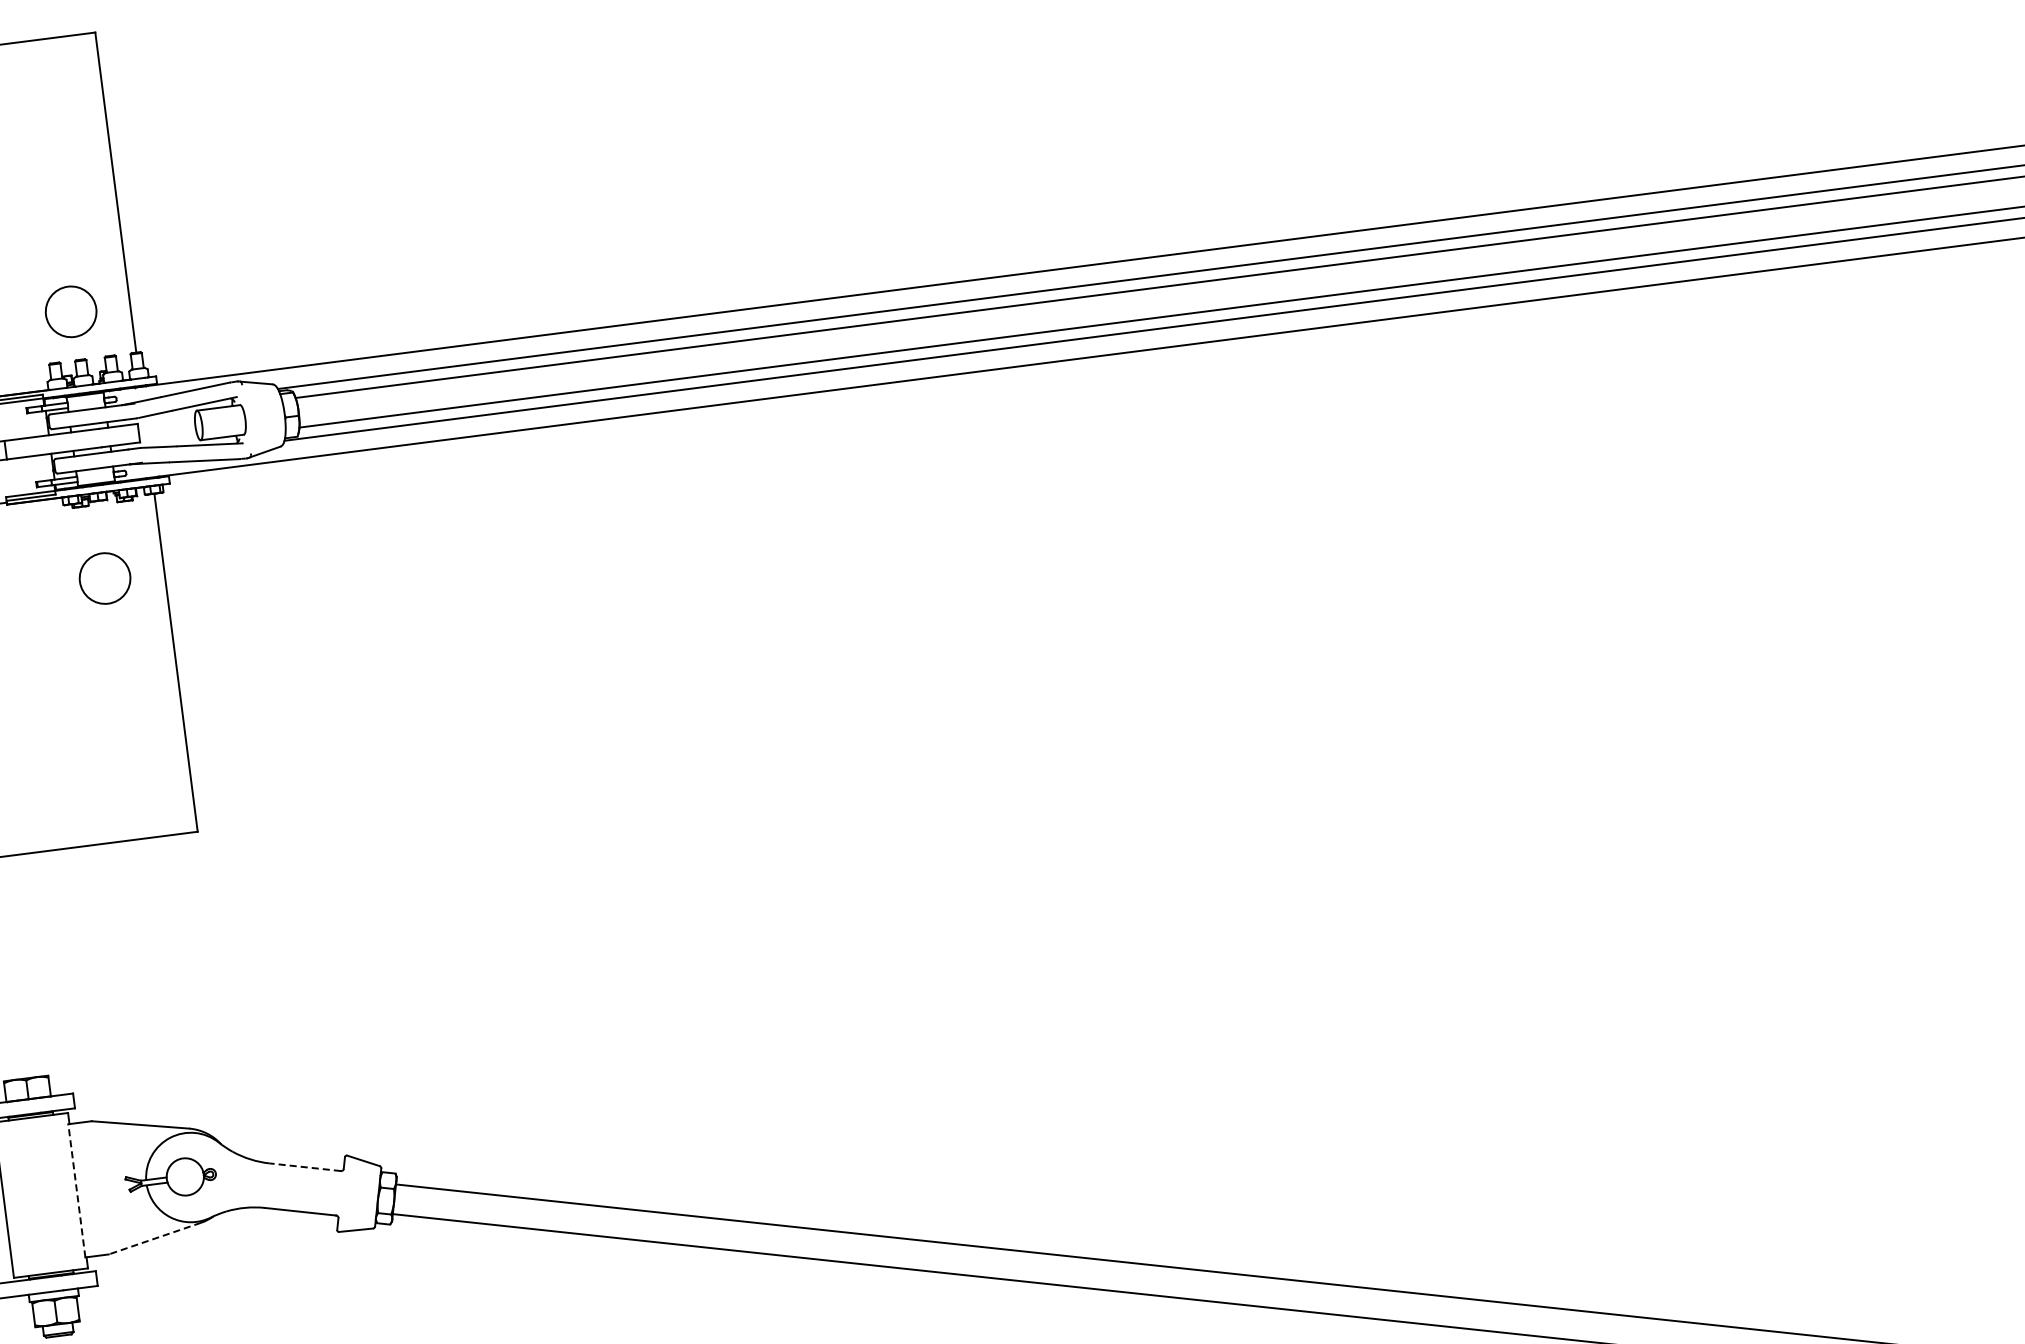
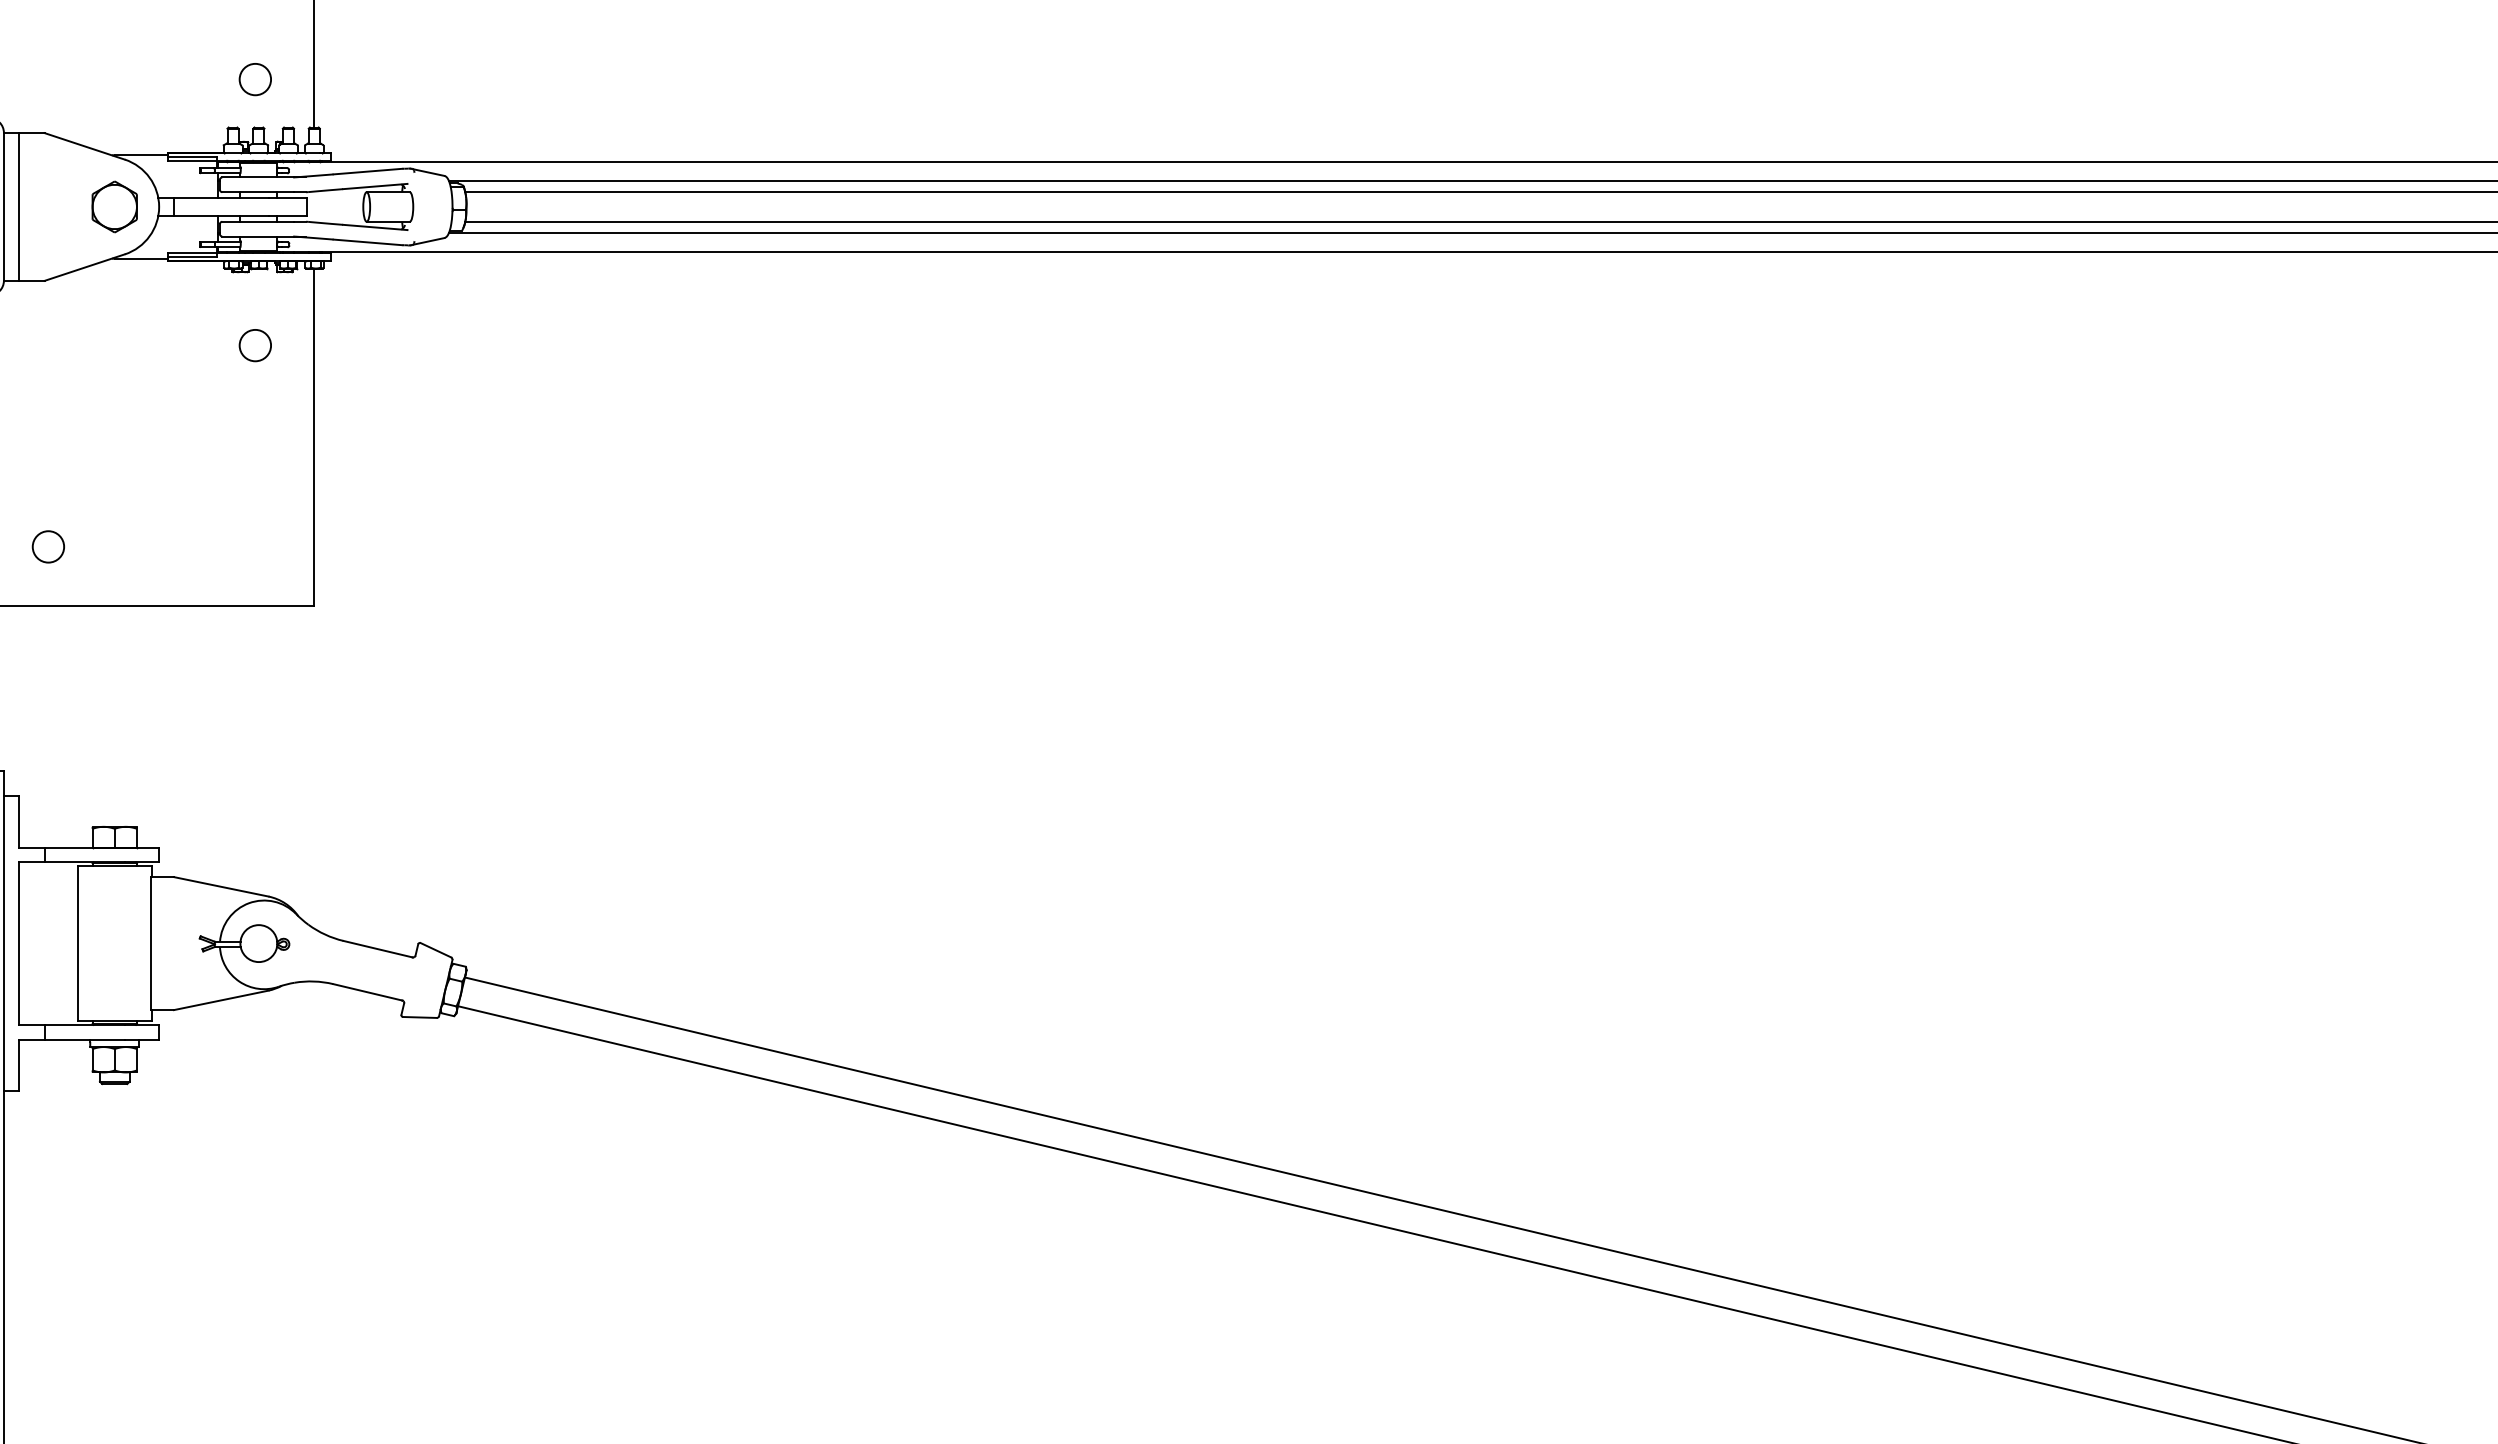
circle: (70, 312) -> (254, 79), size x0.62
circle: (105, 578) -> (255, 345), size x0.62
line: (304, 1167) -> (377, 949), dashed -> solid
line: (76, 1190) -> (150, 943), dashed -> solid
line: (154, 1238) -> (220, 1000), dashed -> solid

